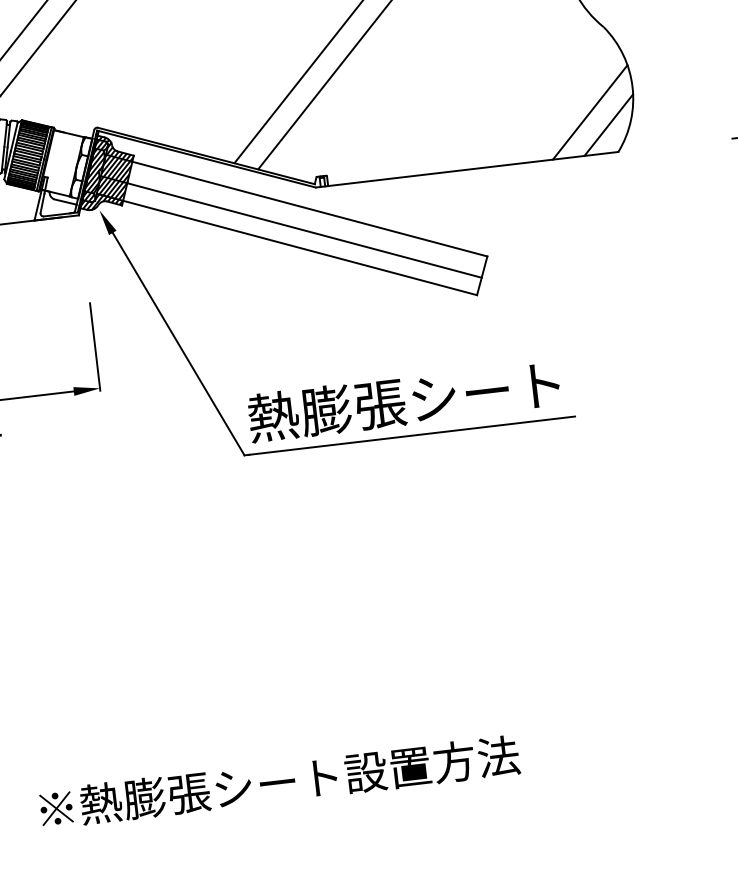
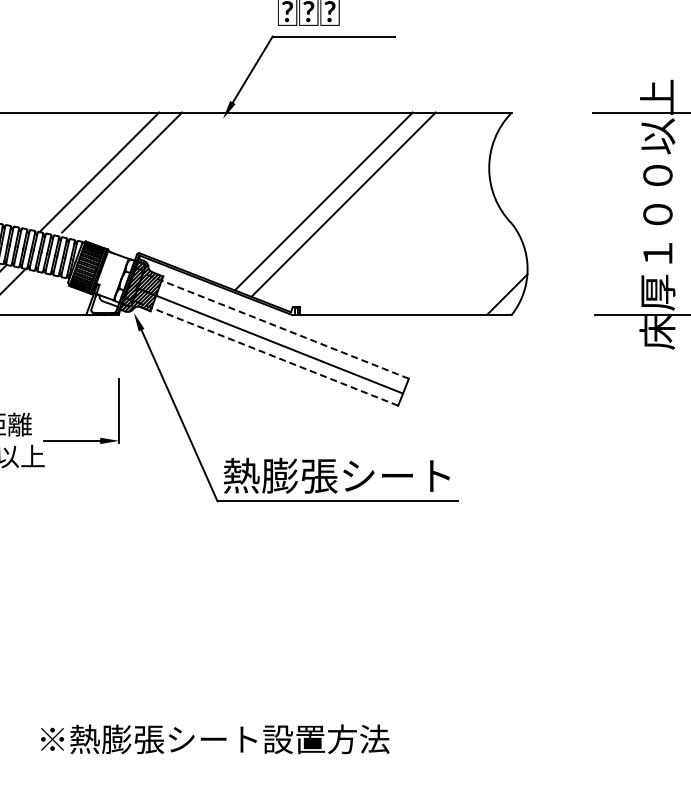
line: (589, 111) -> (494, 283), removed
line: (297, 206) -> (276, 326), solid -> dashed
line: (286, 244) -> (265, 353), solid -> dashed

